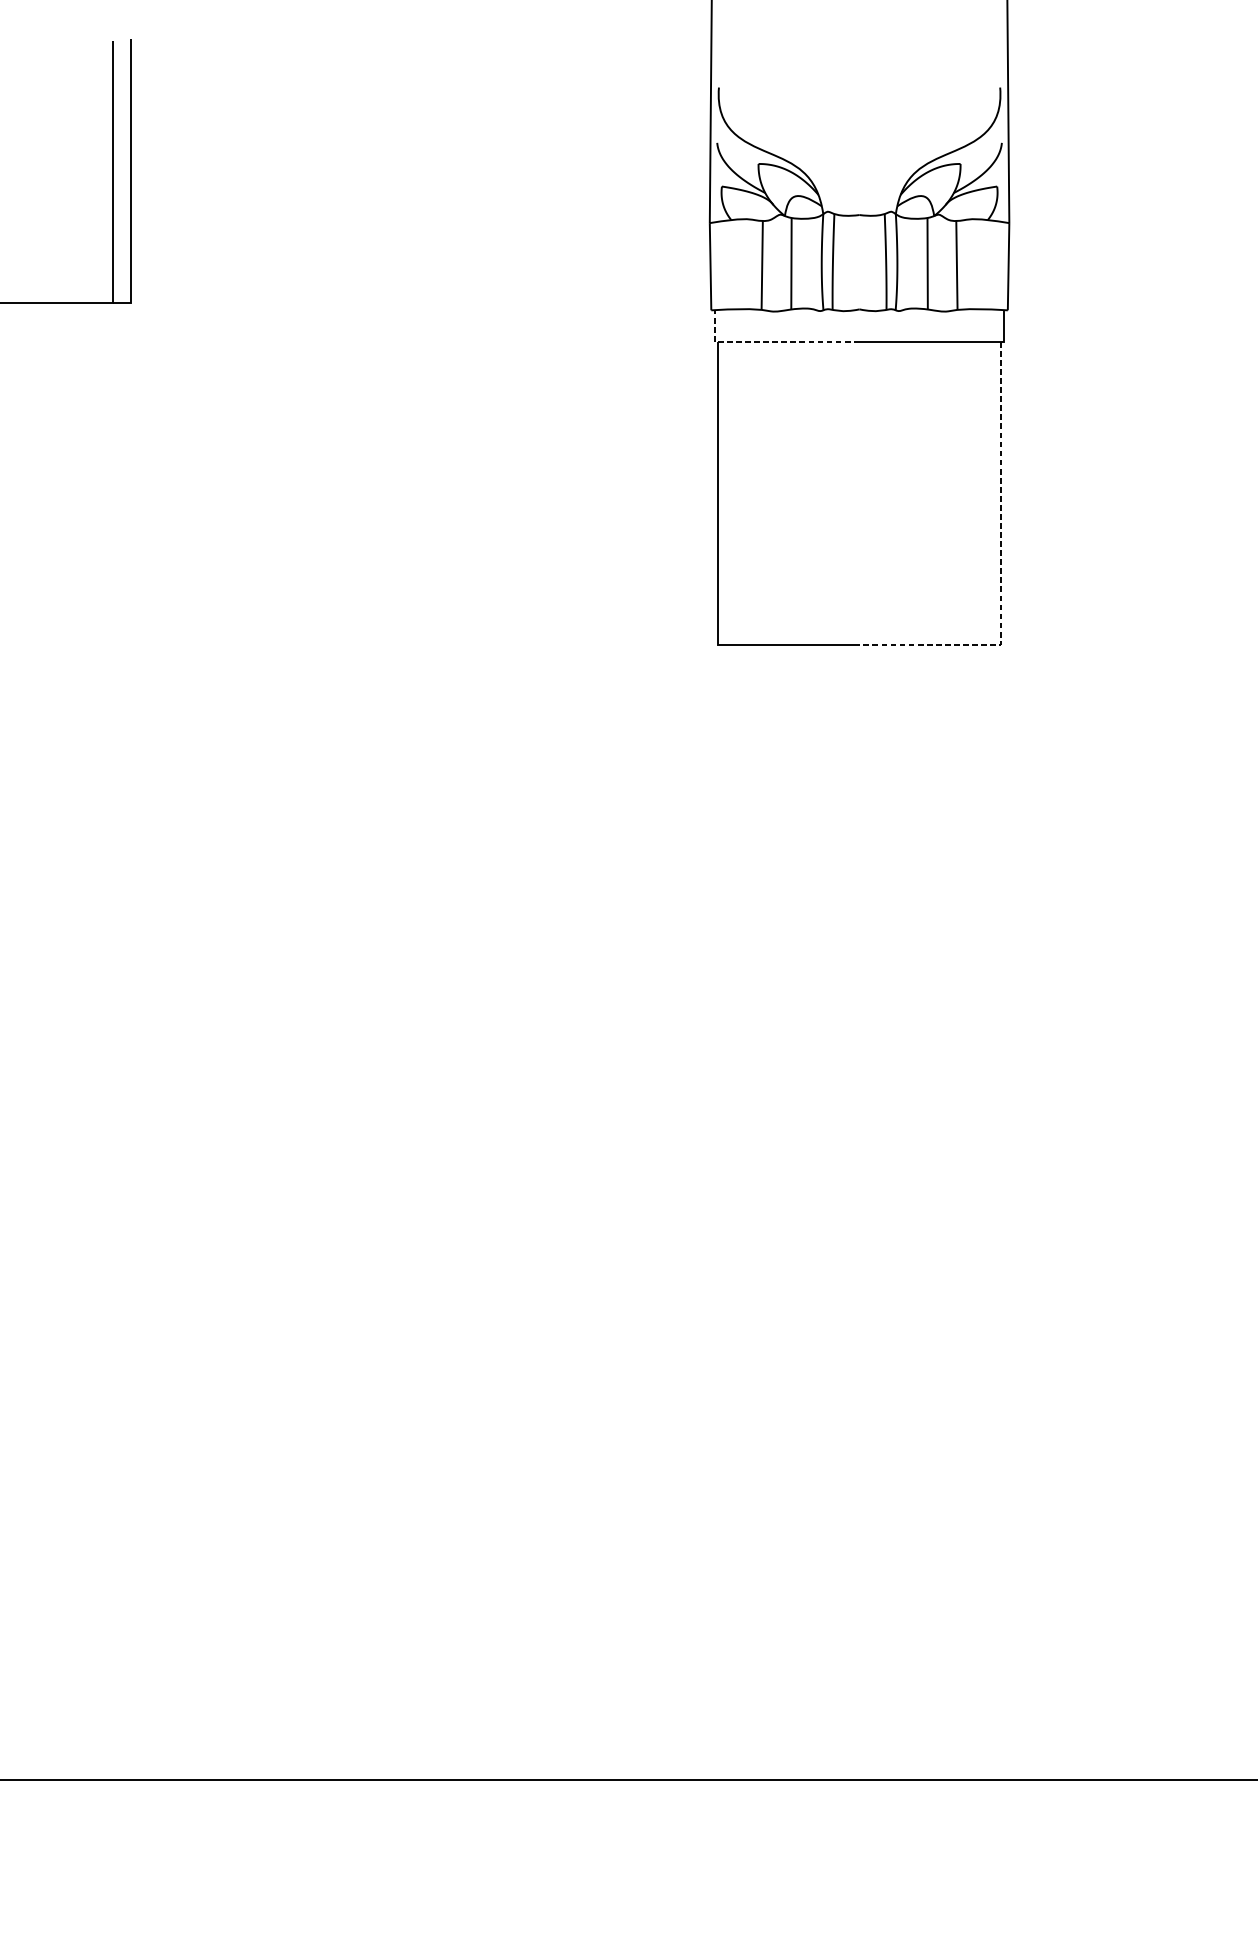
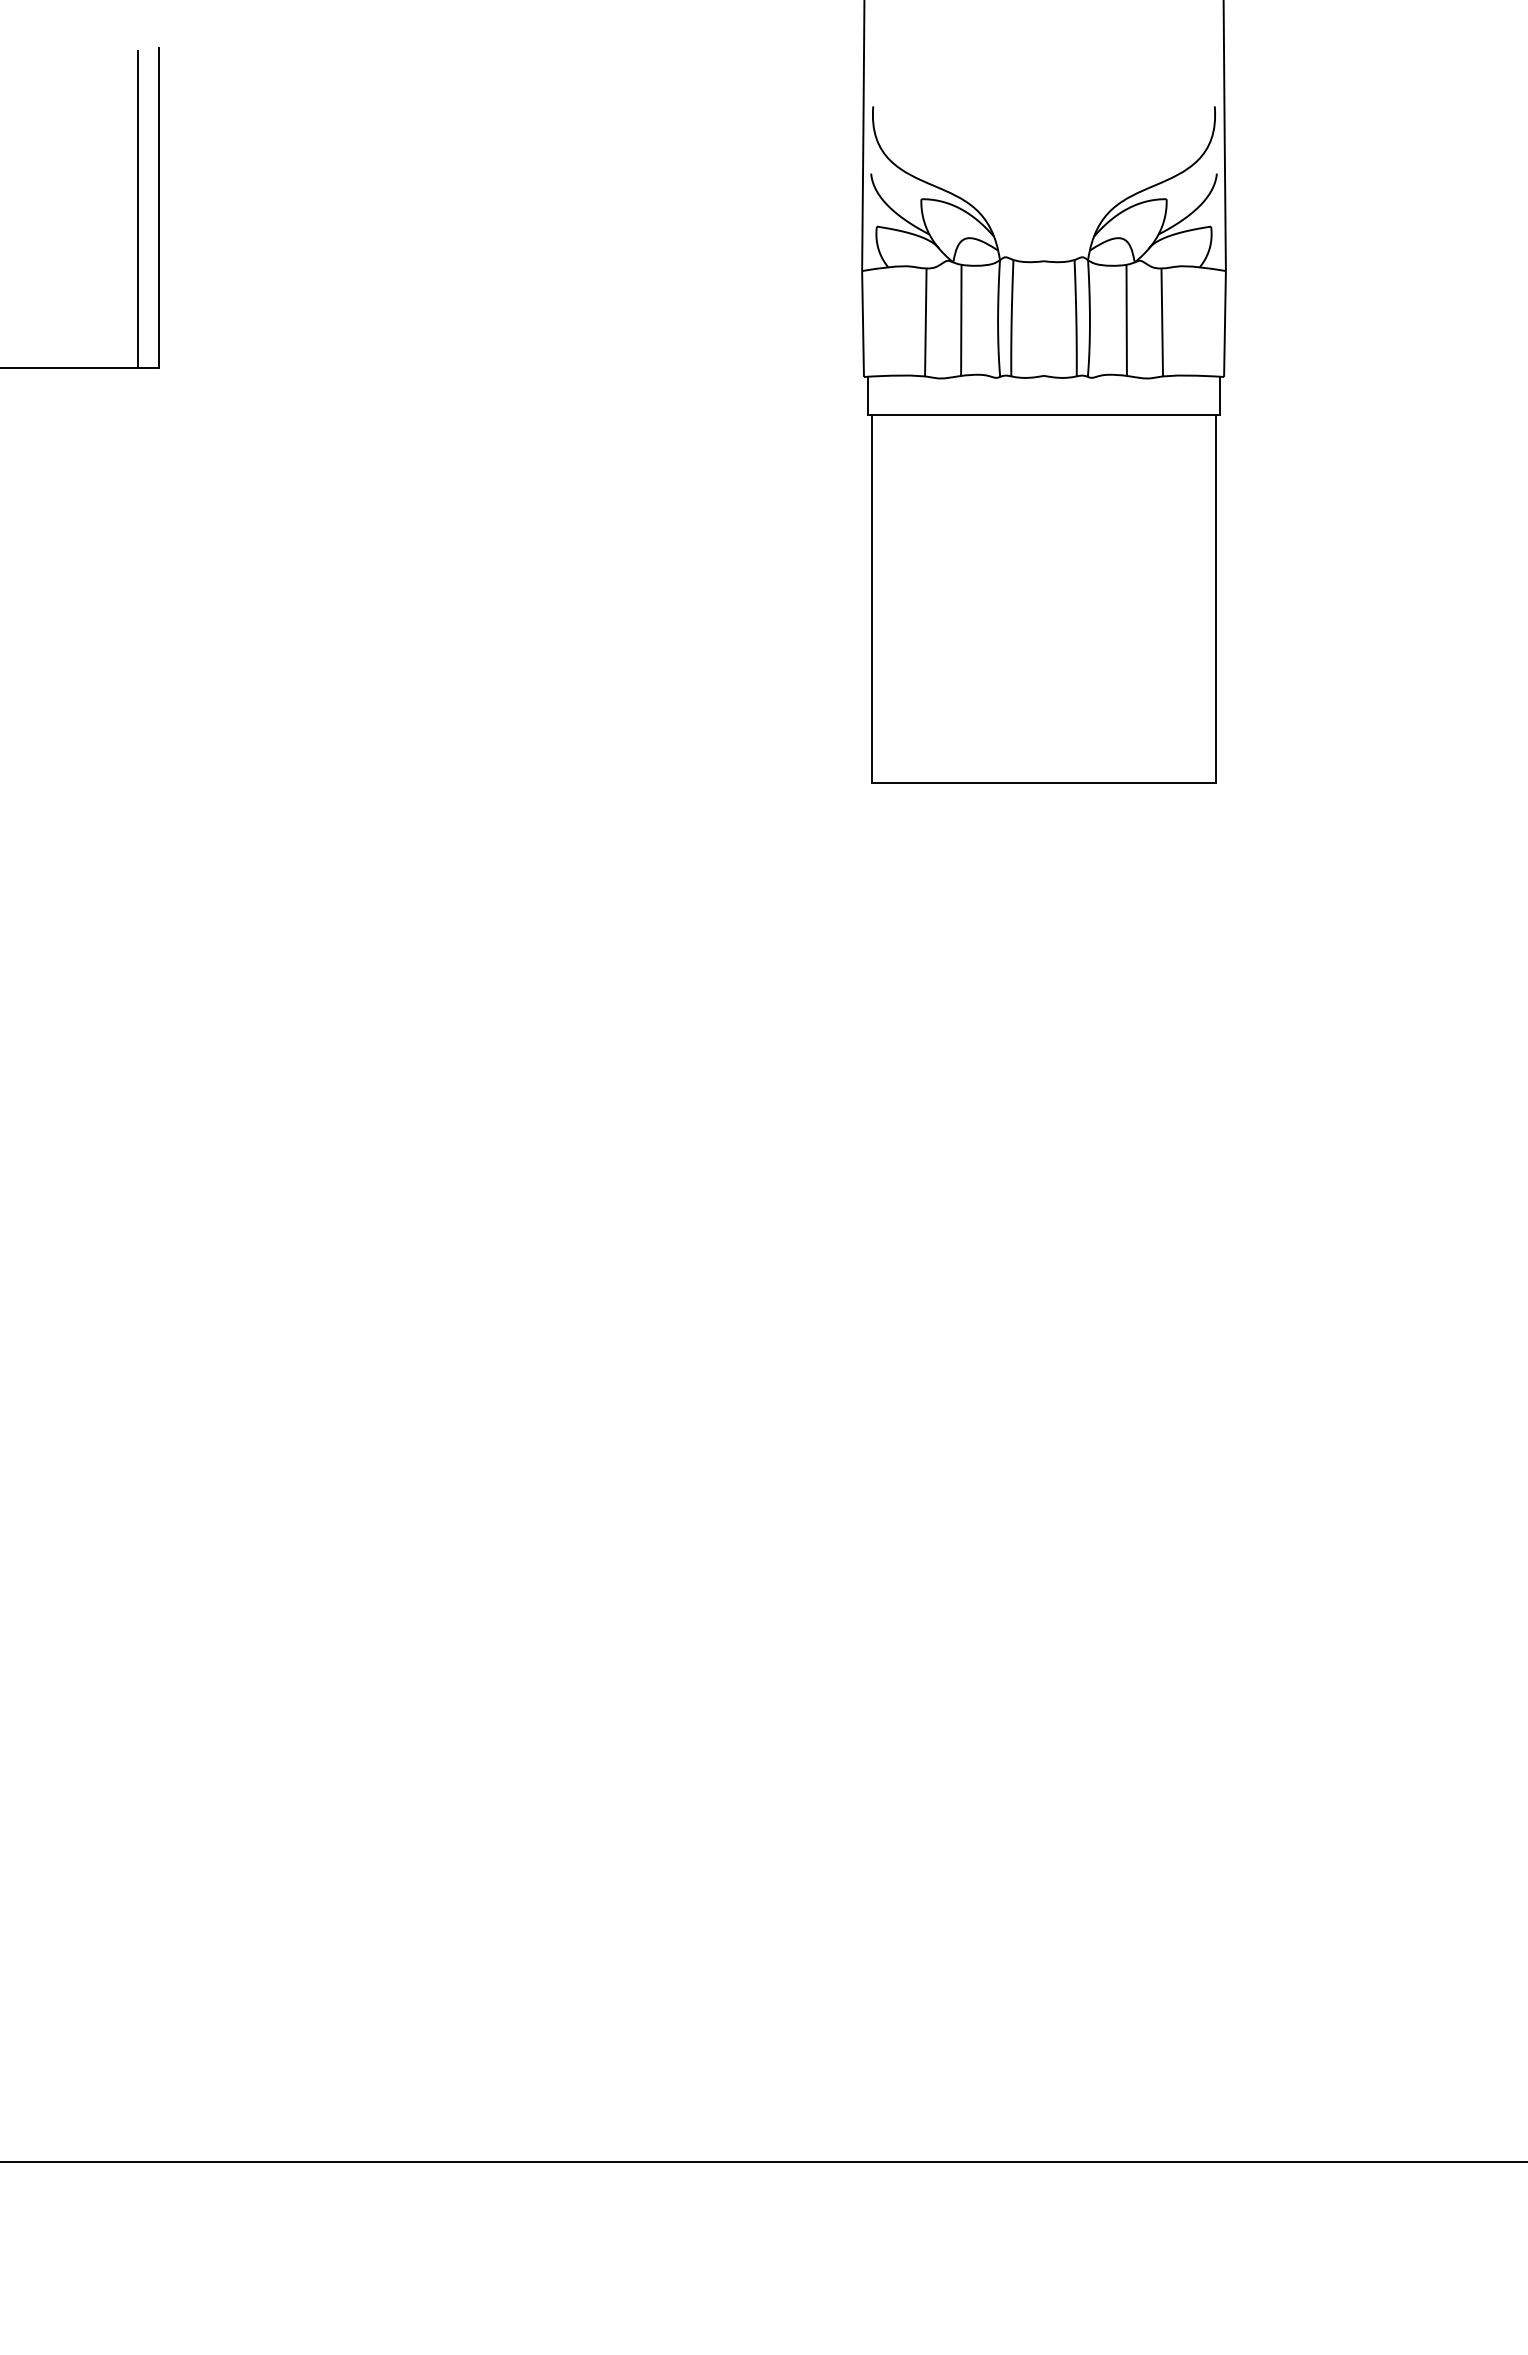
line: (771, 342) -> (936, 415), dashed -> solid
line: (1000, 565) -> (1215, 686), dashed -> solid

